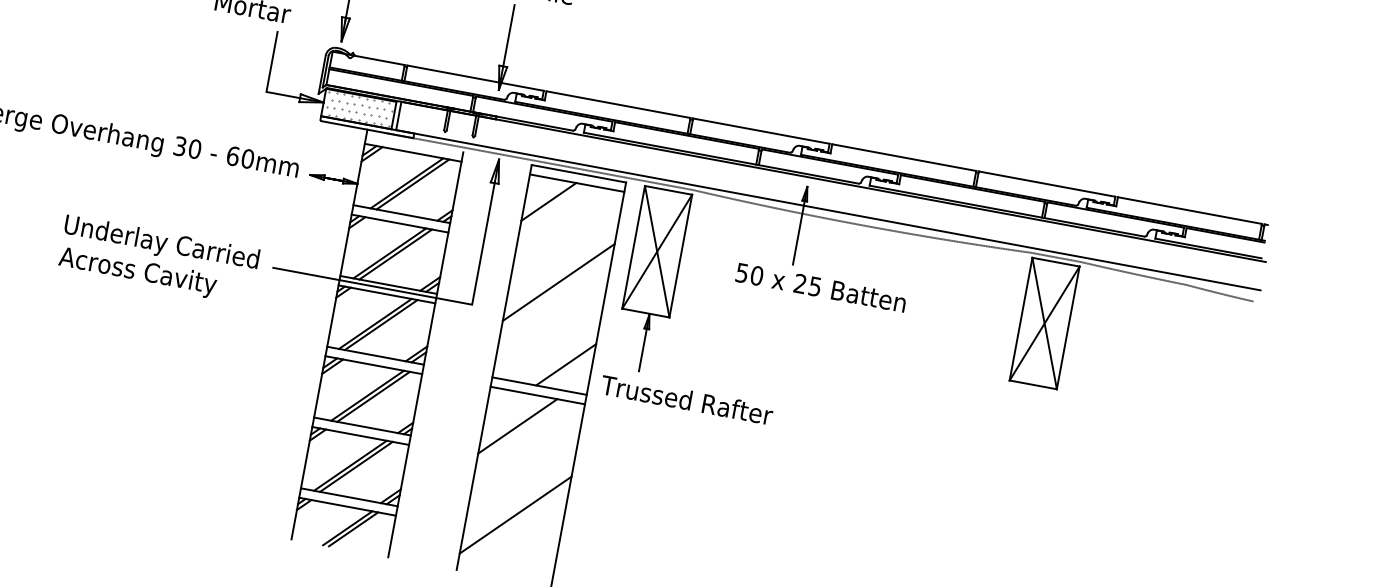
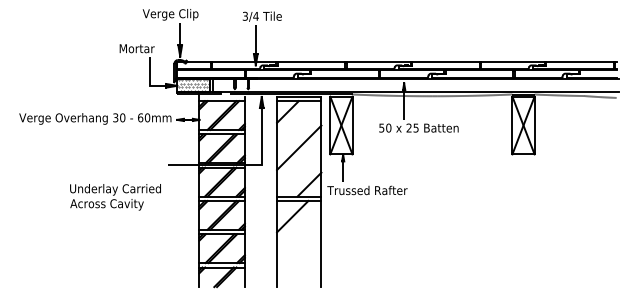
text: (158, 260) -> (115, 197), moved
line: (516, 513) -> (299, 256), removed

